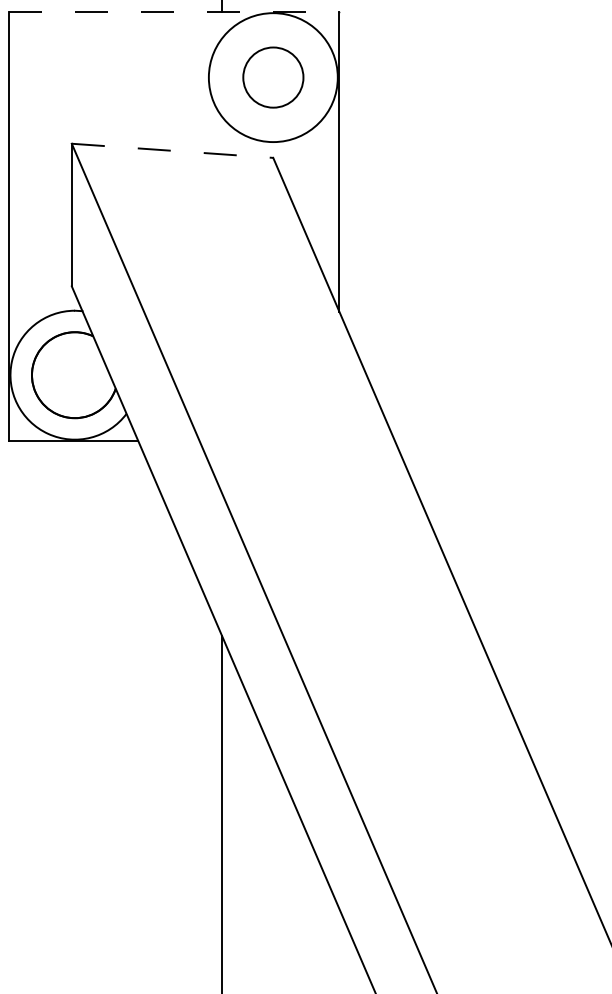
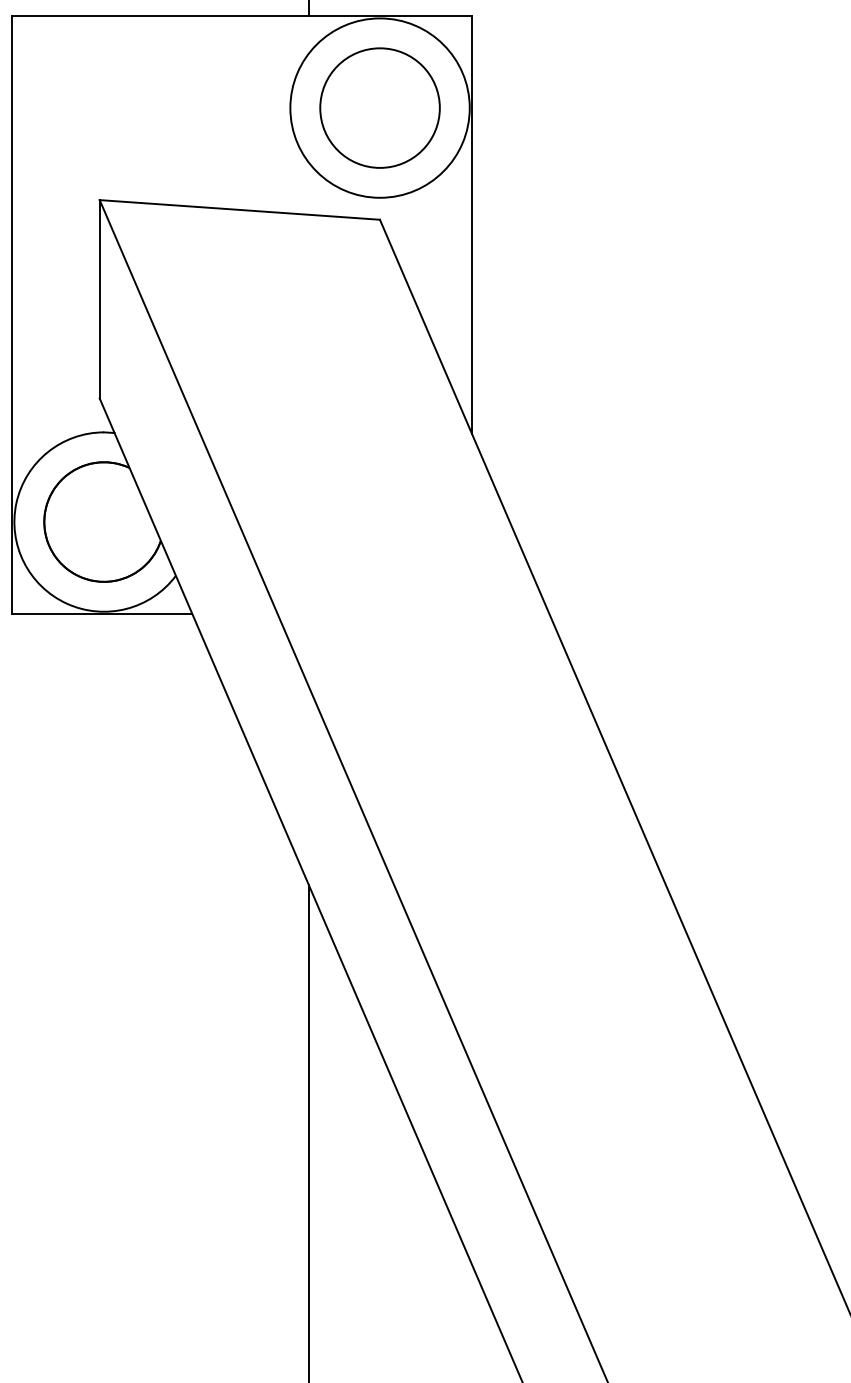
line: (174, 11) -> (242, 16), dashed -> solid
circle: (273, 77) -> (380, 107), size x1.43
line: (172, 150) -> (239, 209), dashed -> solid

